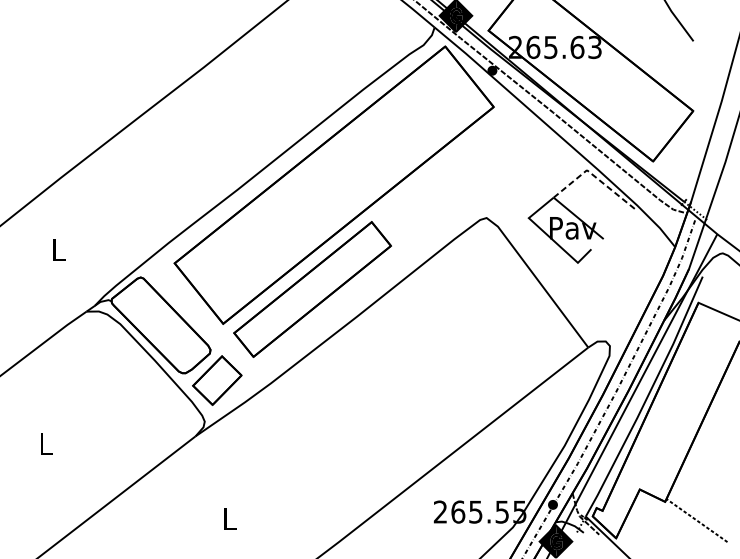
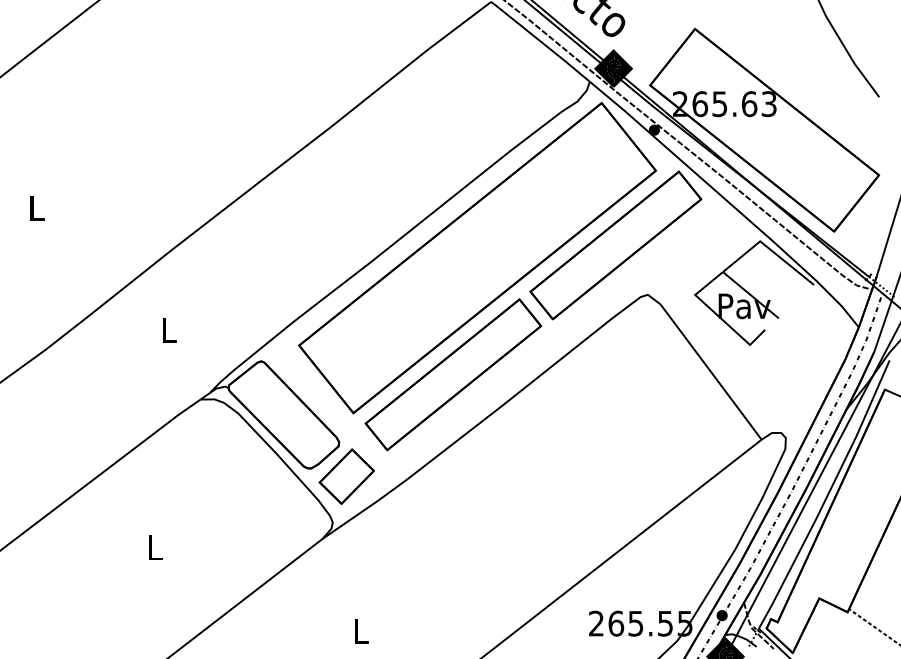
part: (457, 173) -> (615, 245), added
line: (593, 175) -> (767, 247), dashed -> solid

